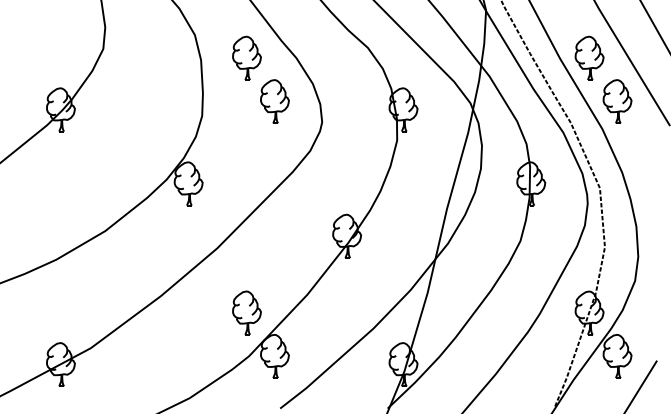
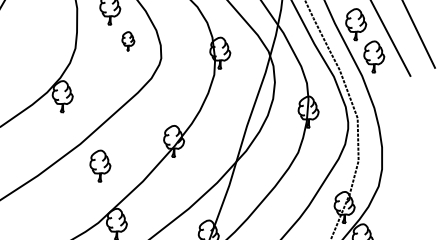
part: (274, 101) -> (128, 41), size x0.6
part: (246, 312) -> (100, 165), moved

